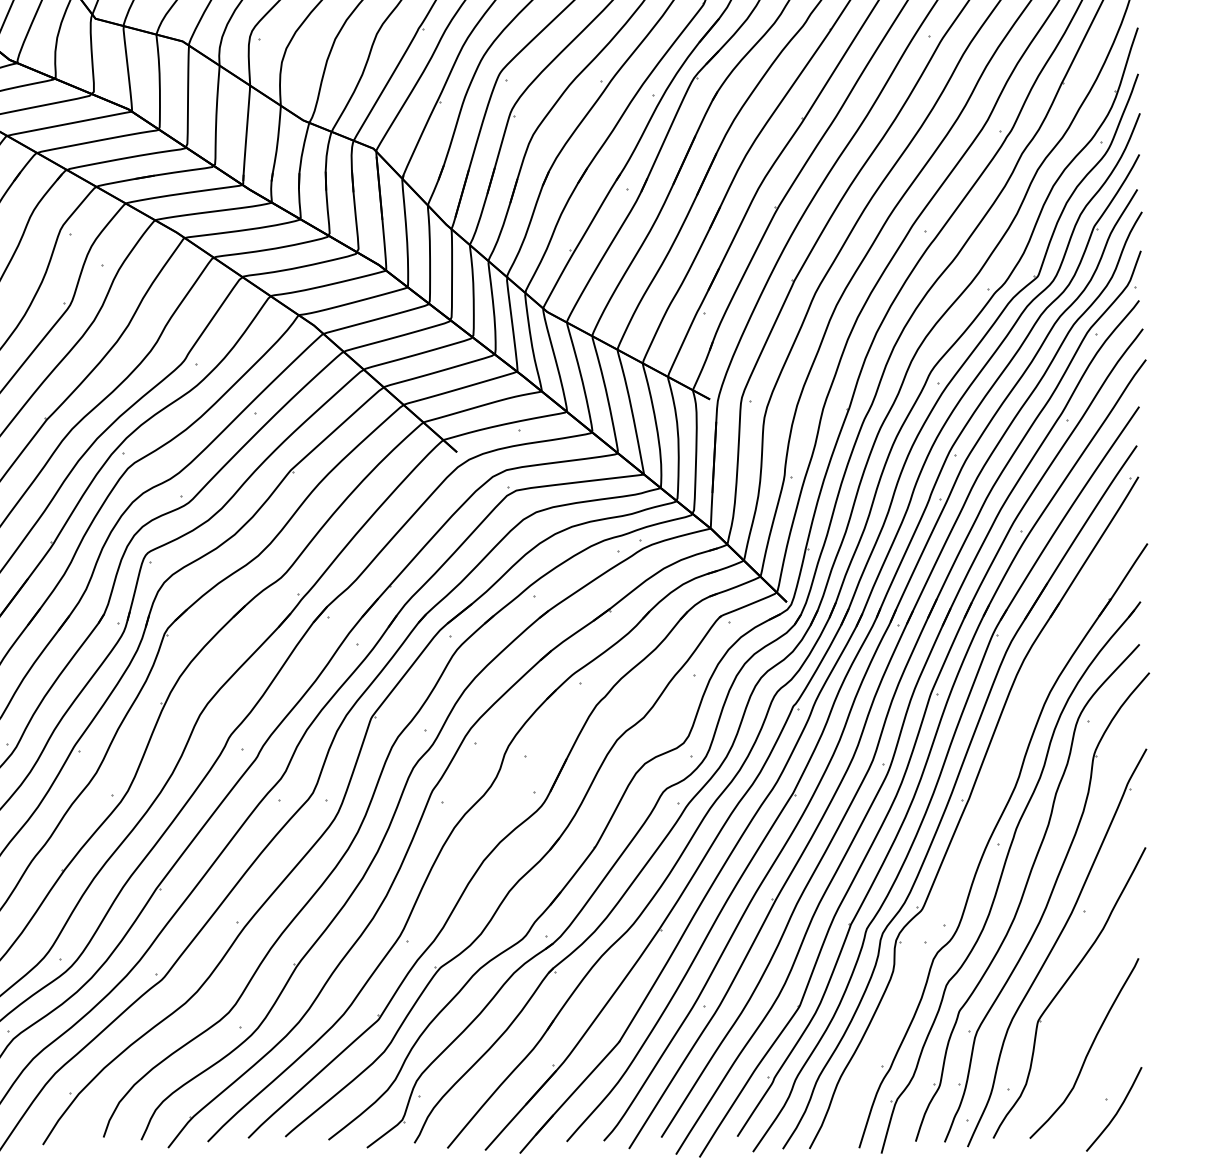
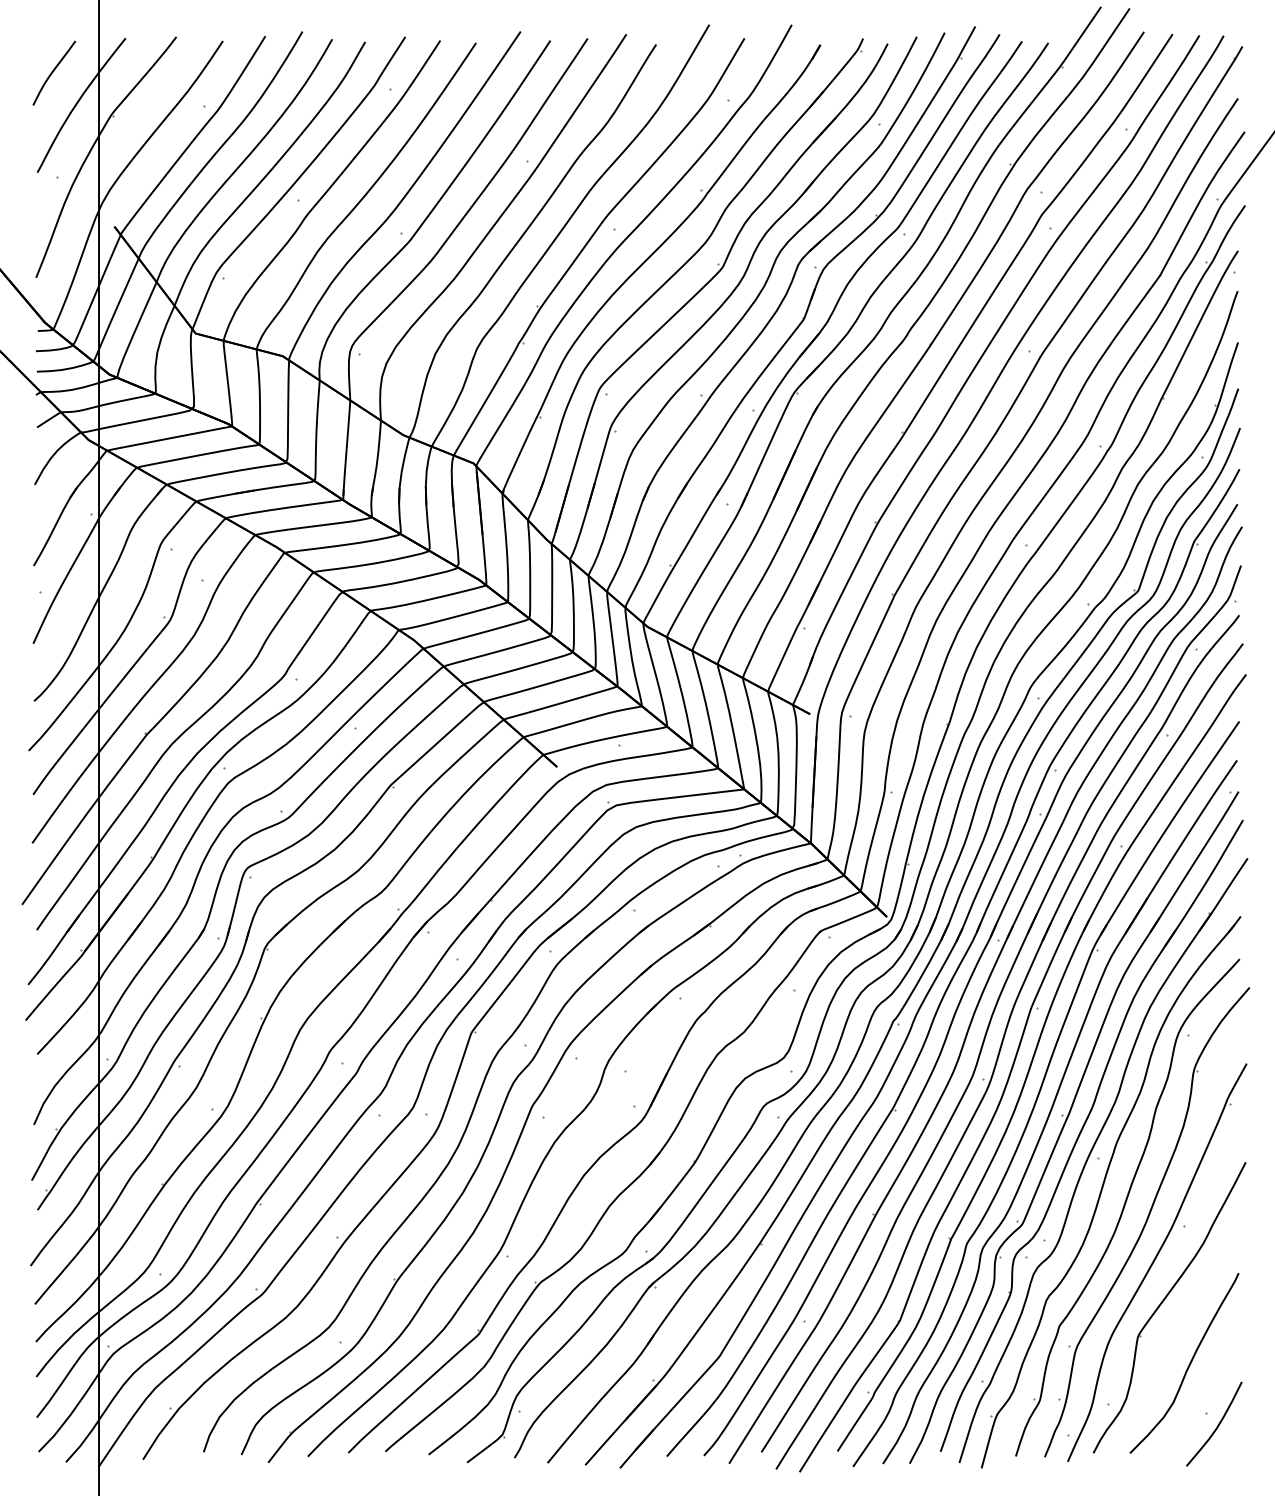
part: (982, 816) -> (1082, 1131), added

